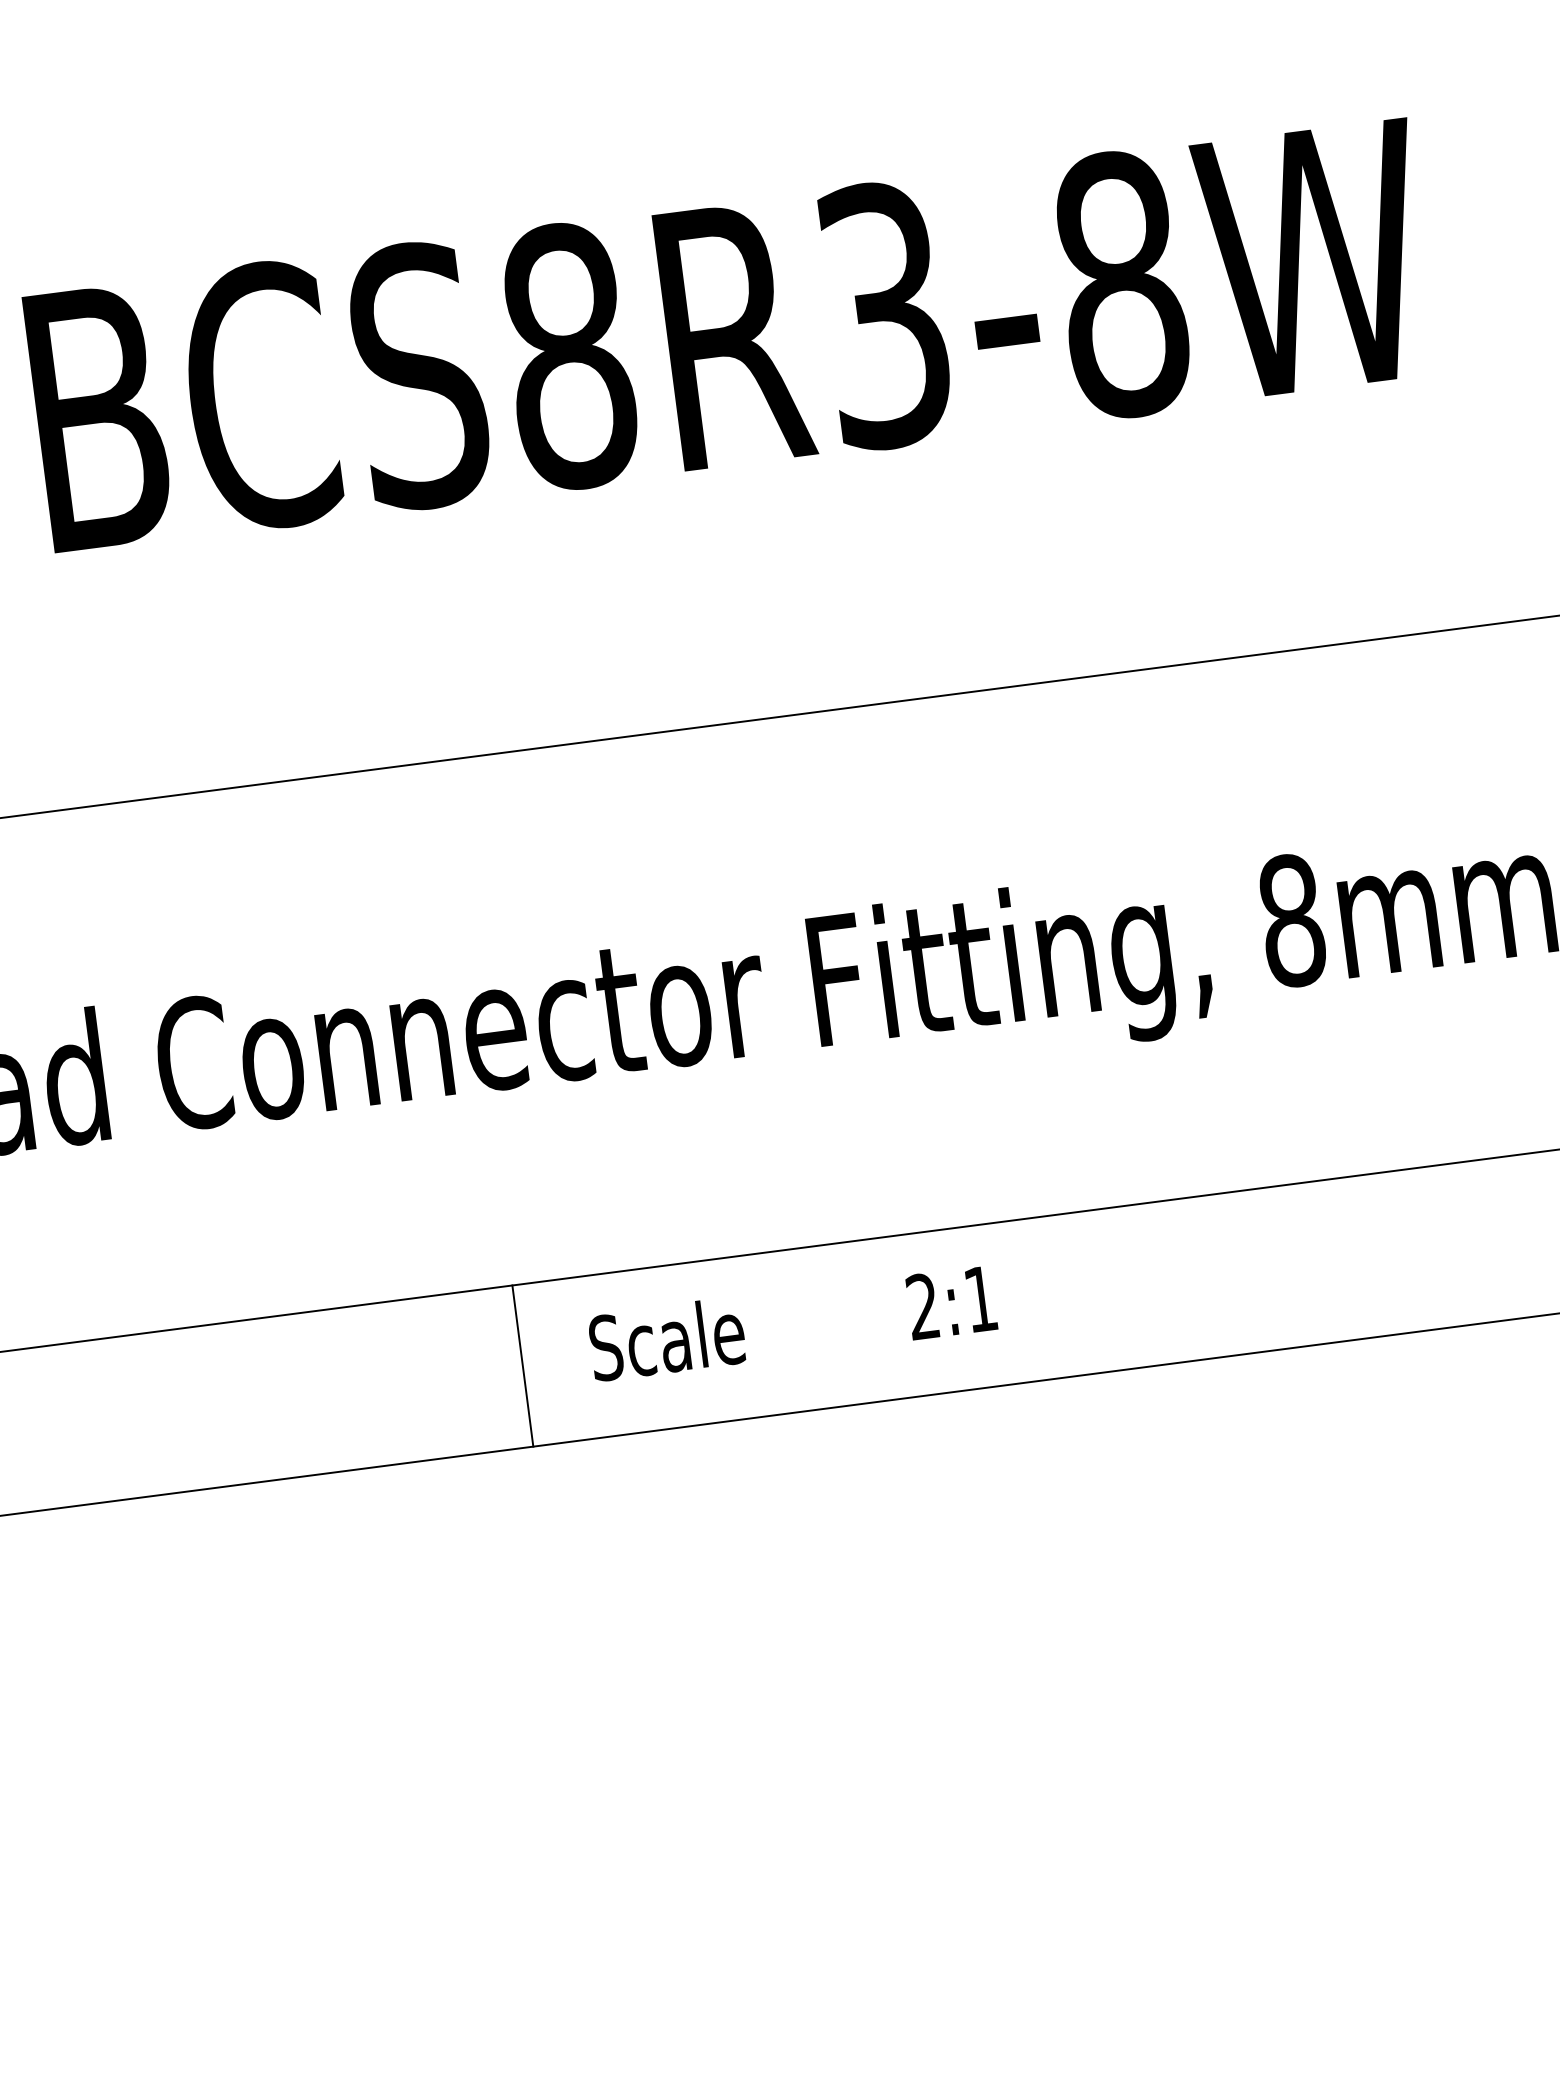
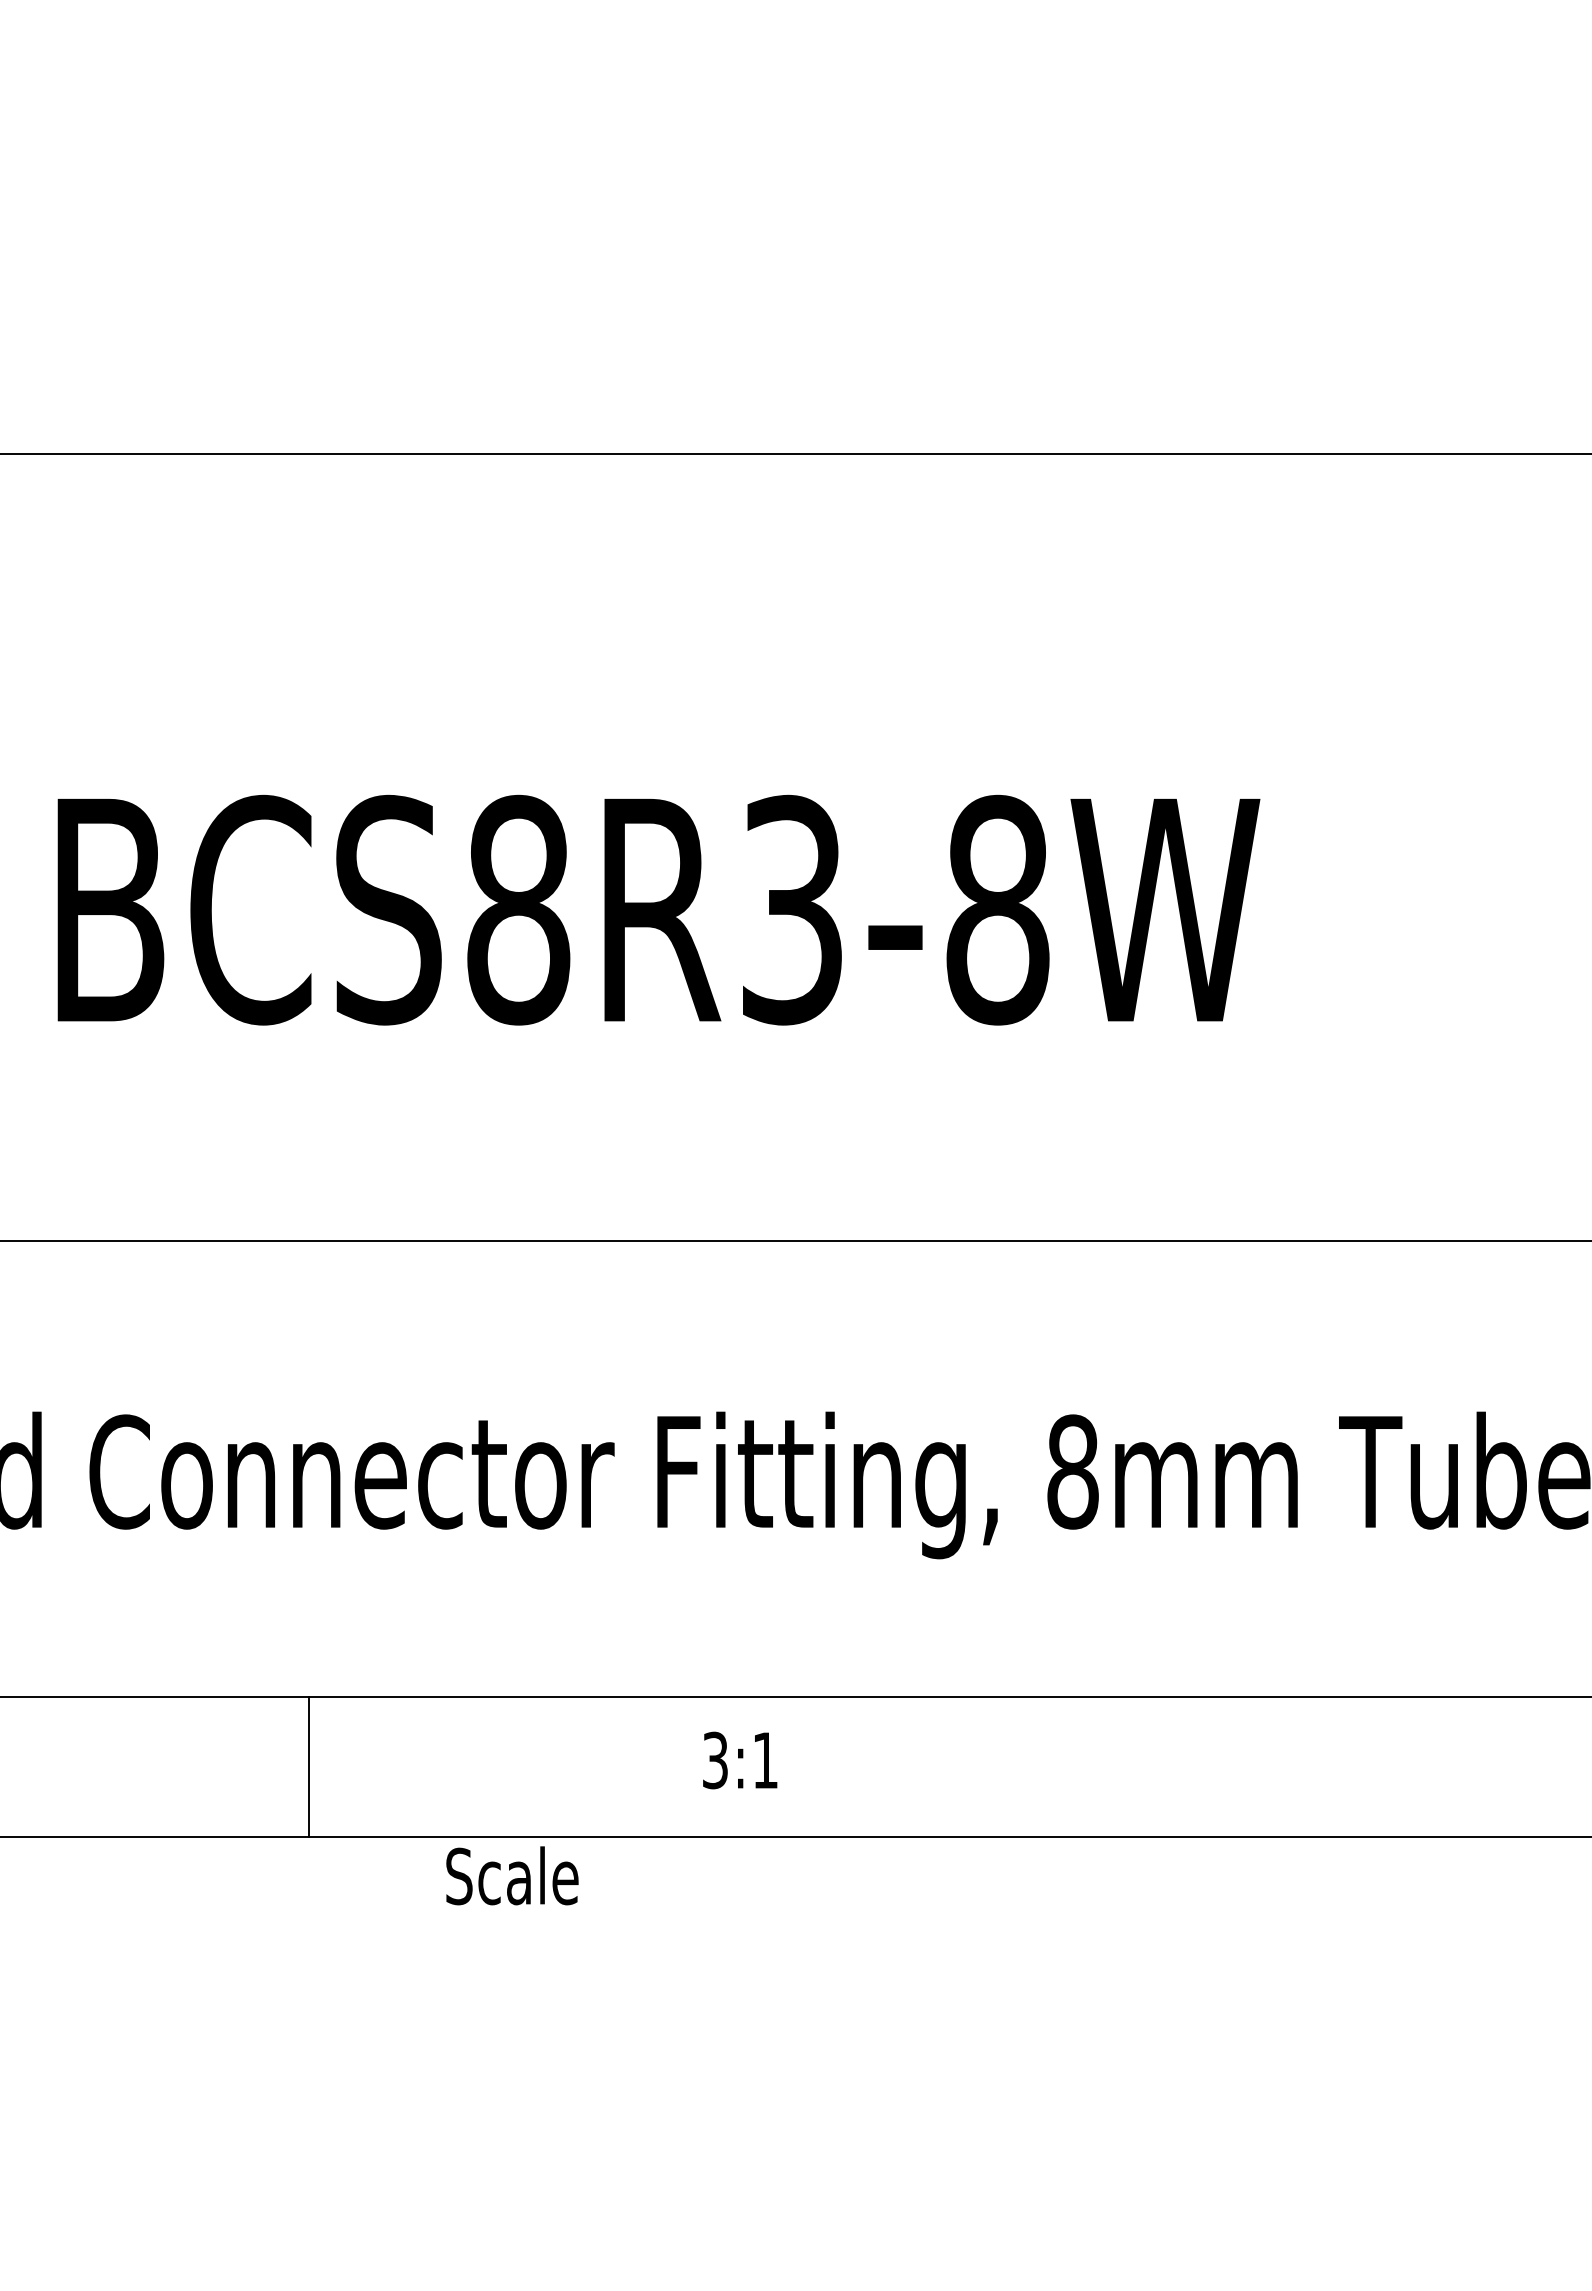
text: (923, 1306) -> (715, 1760), 2:1 -> 3:1
text: (667, 1338) -> (512, 1875), moved
line: (523, 1365) -> (309, 1766), moved

